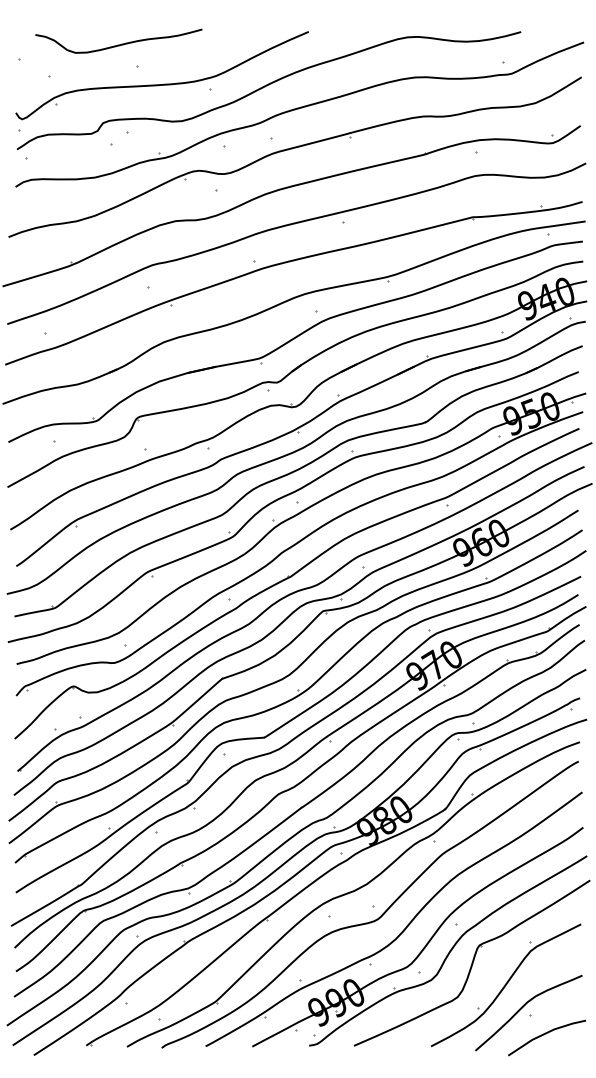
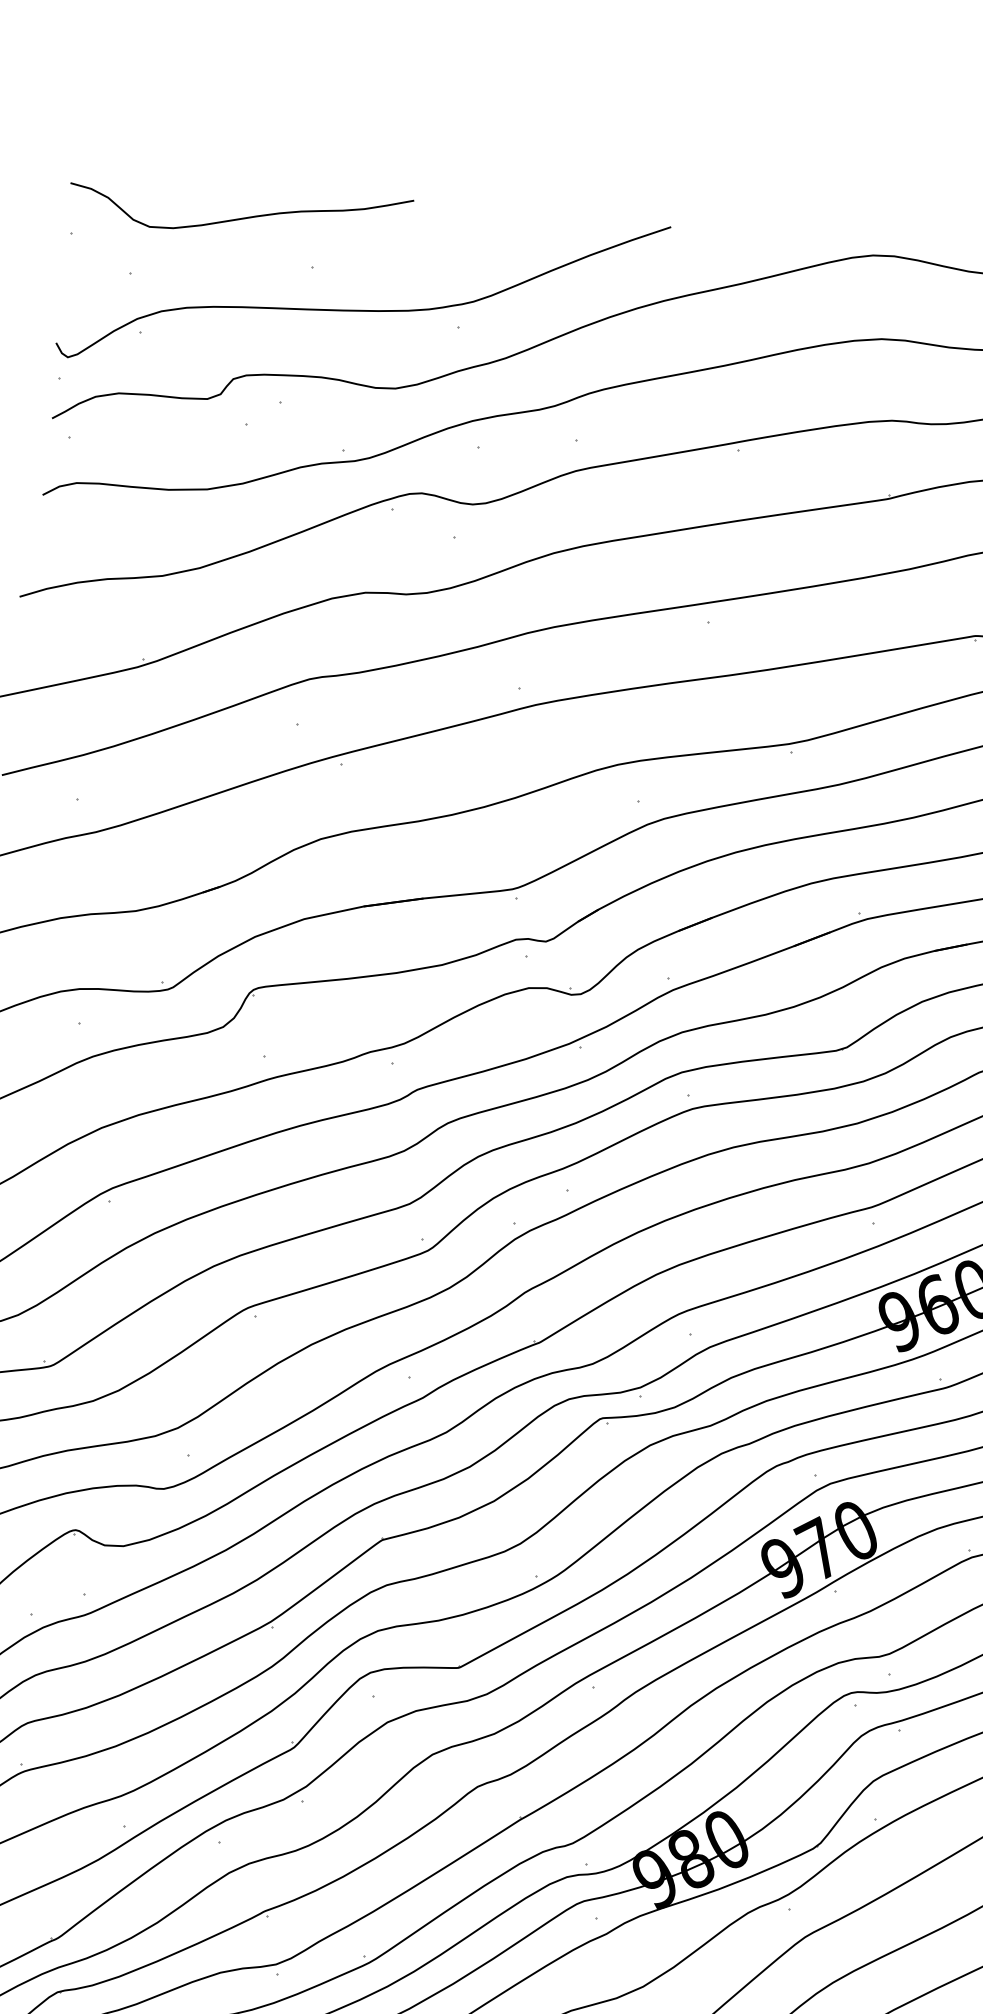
curve: (118, 44) -> (239, 217), moved

